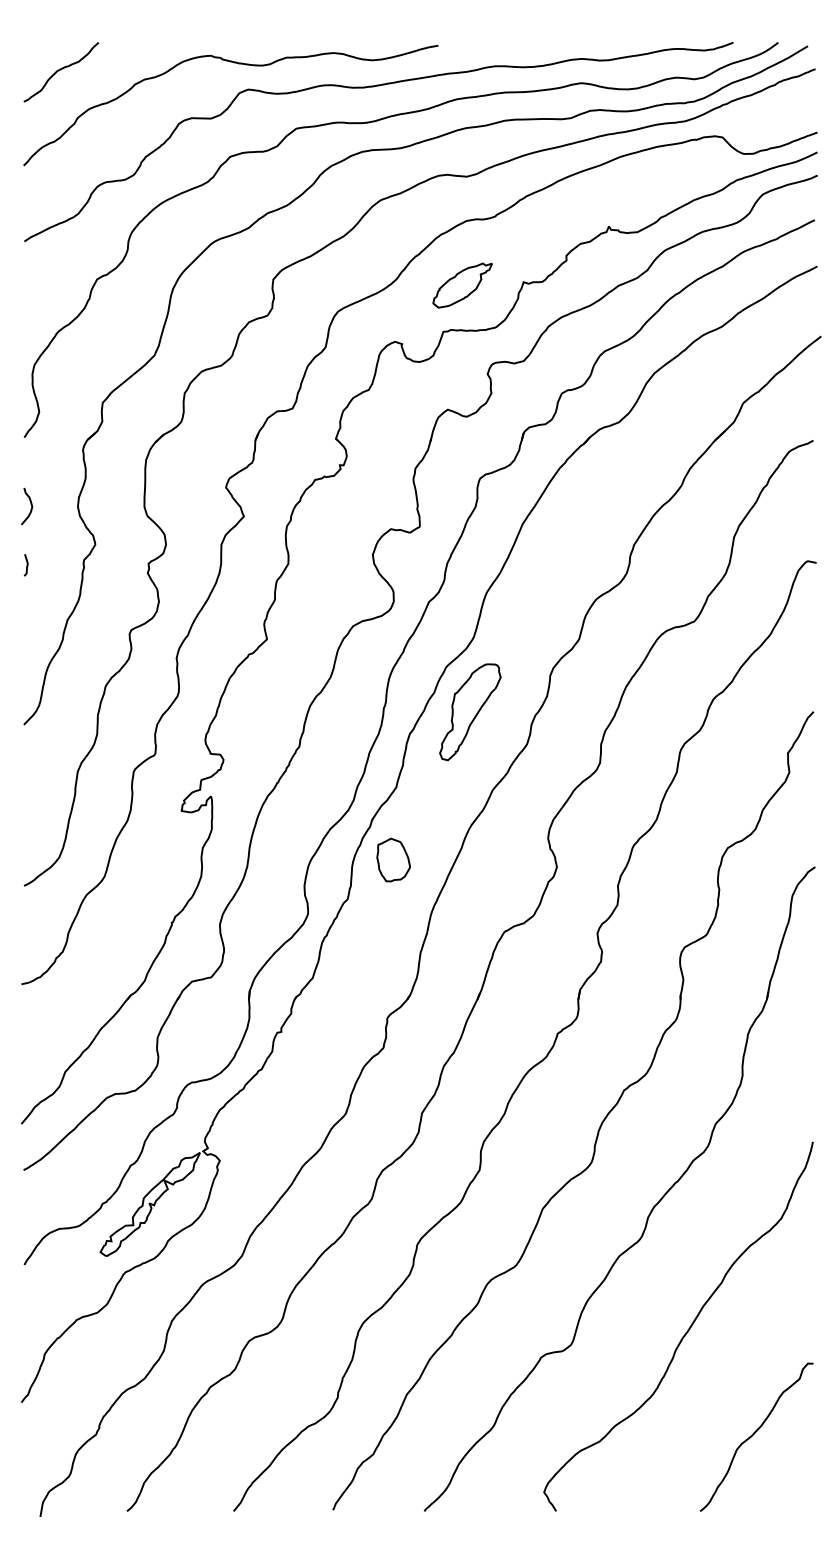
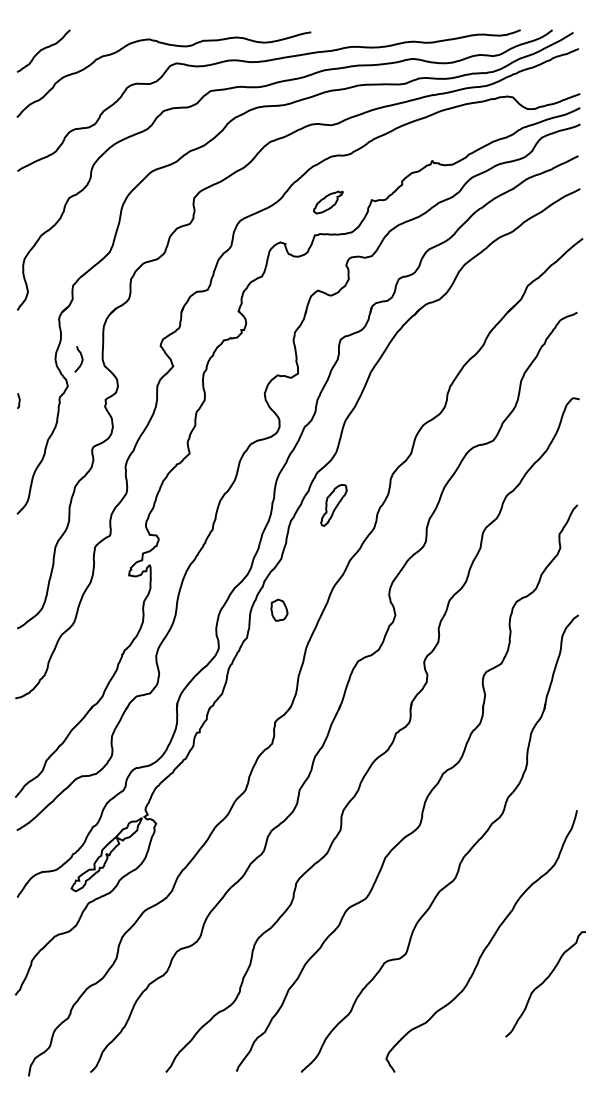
part: (462, 285) -> (328, 202), size x0.7
curve: (30, 504) -> (81, 357), moved
part: (470, 712) -> (334, 505), size x0.6
part: (393, 859) -> (279, 609), size x0.7
curve: (754, 1434) -> (544, 982), moved

